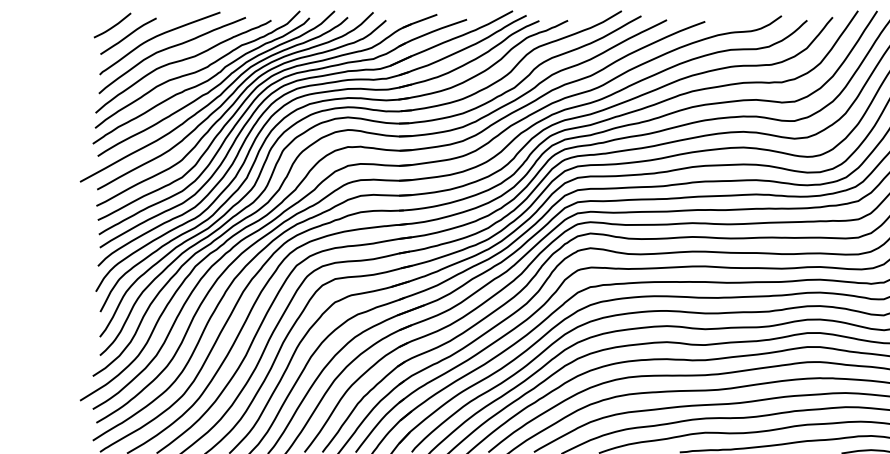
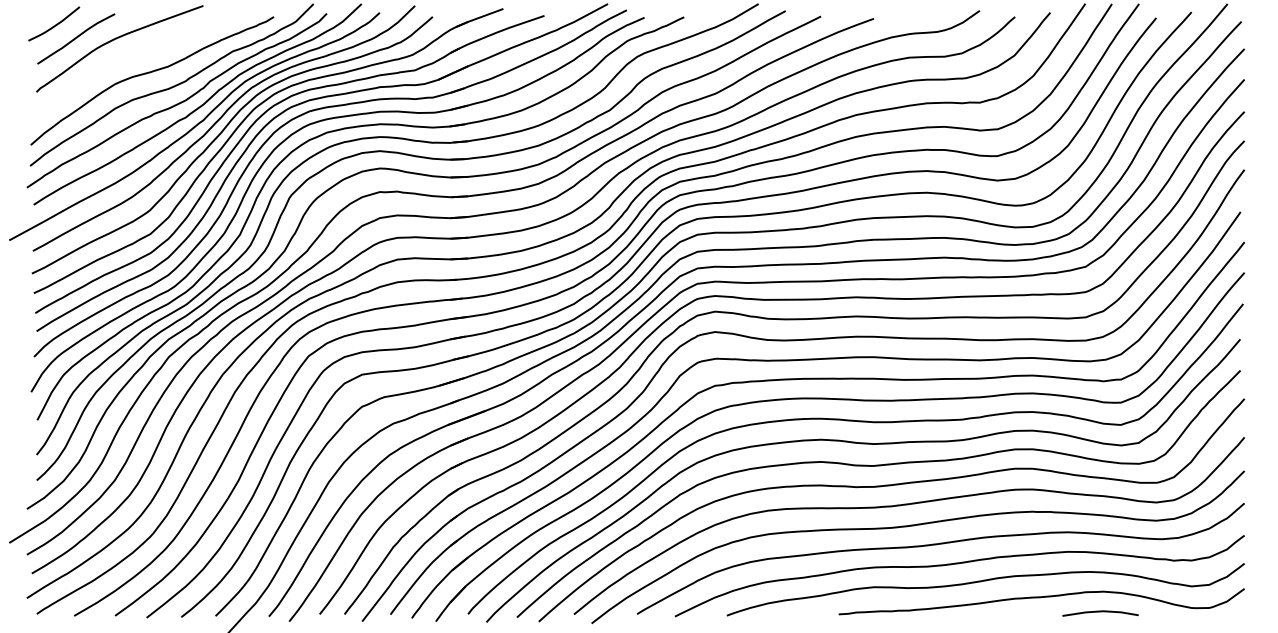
curve: (170, 48) -> (134, 55), removed

